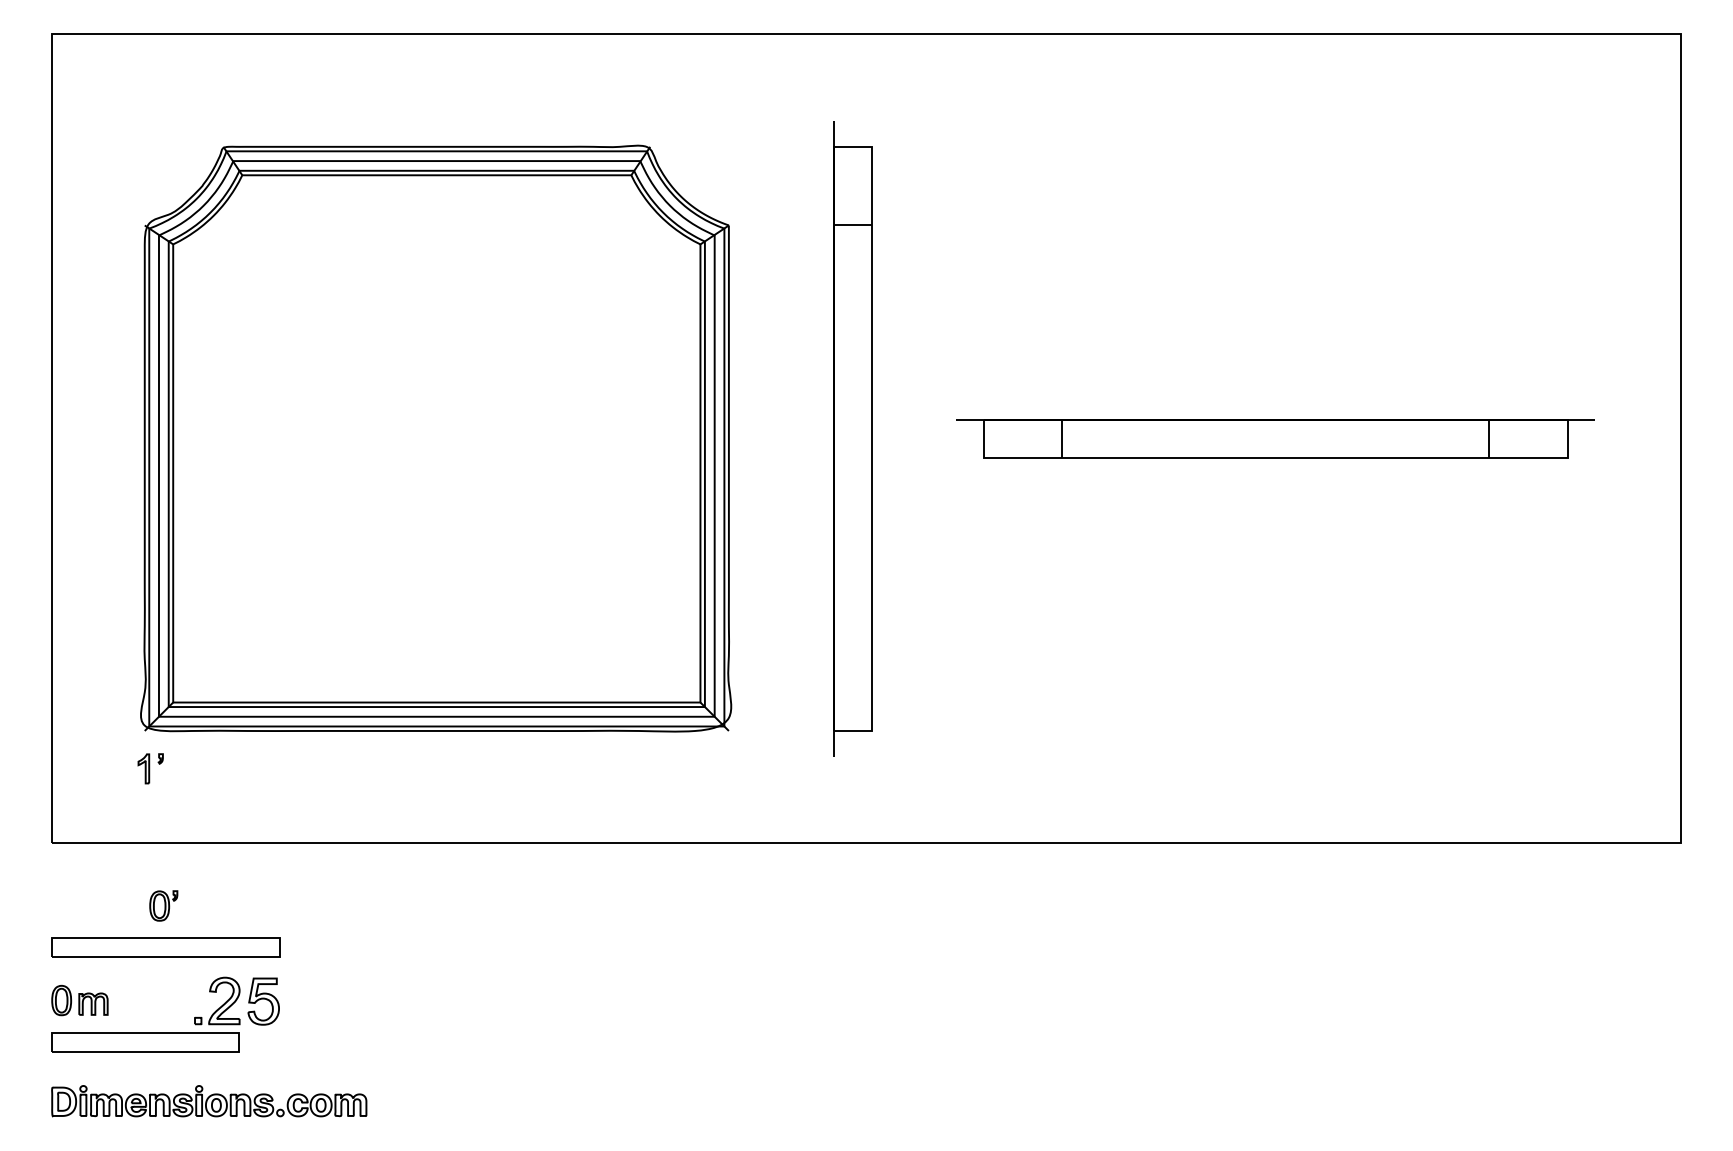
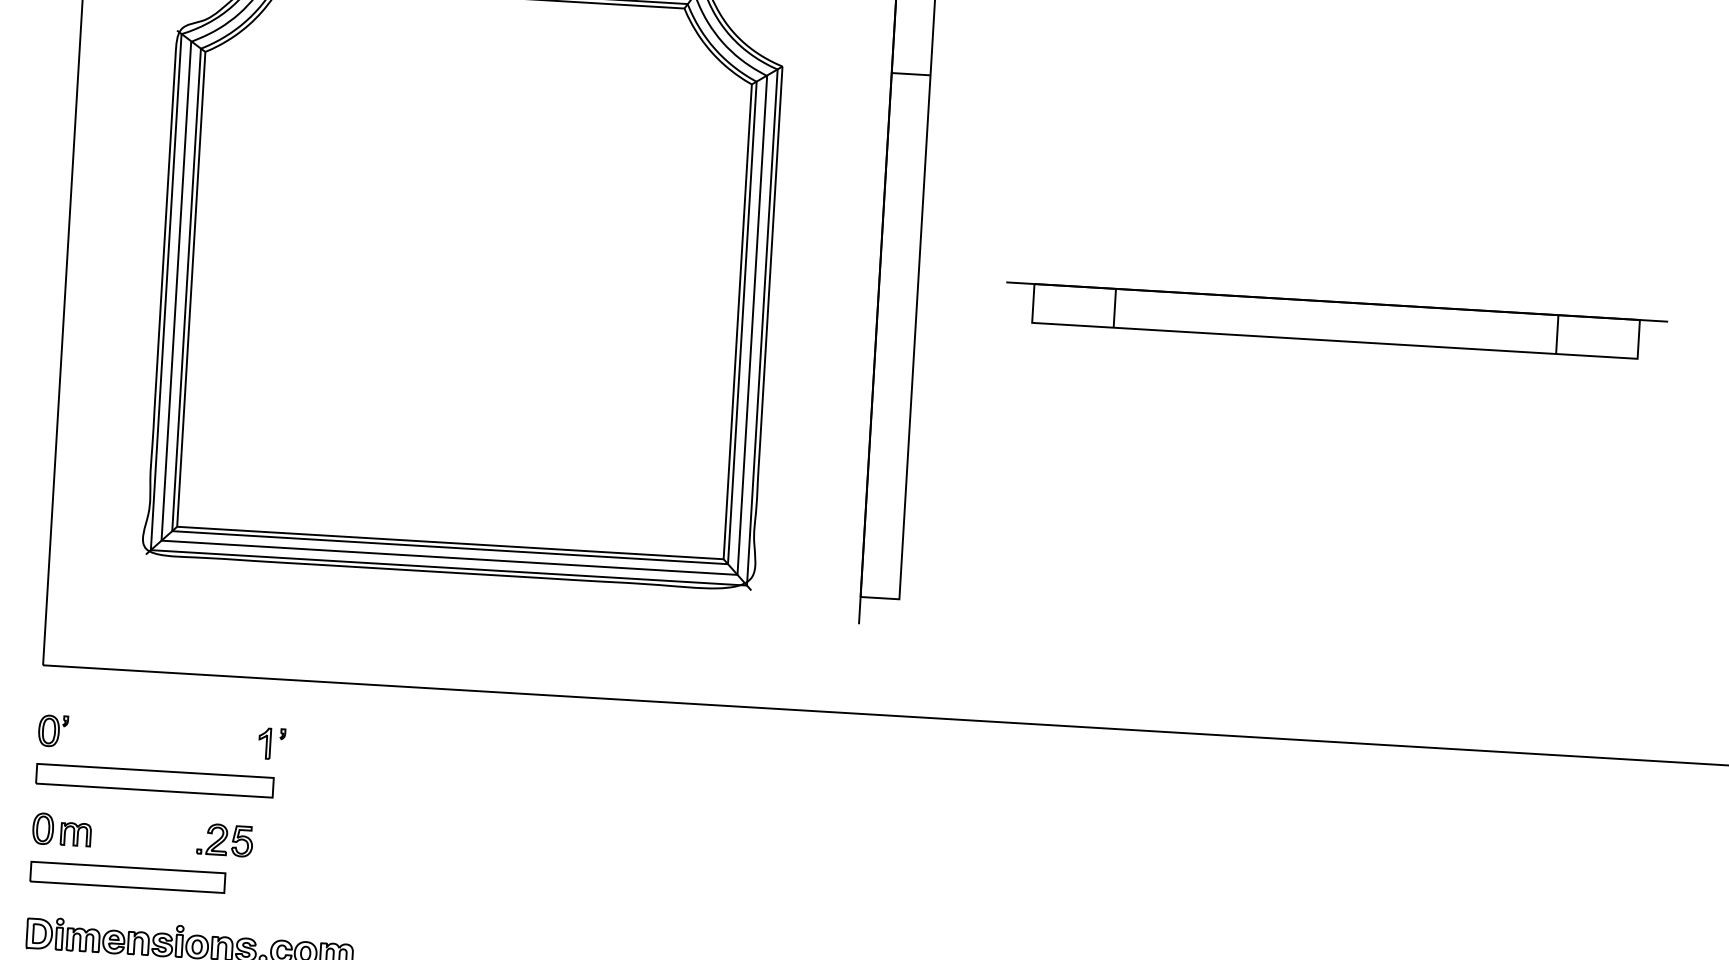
part: (150, 768) -> (271, 743), moved
part: (163, 905) -> (53, 730), moved
part: (237, 1000) -> (225, 839), size x0.62

